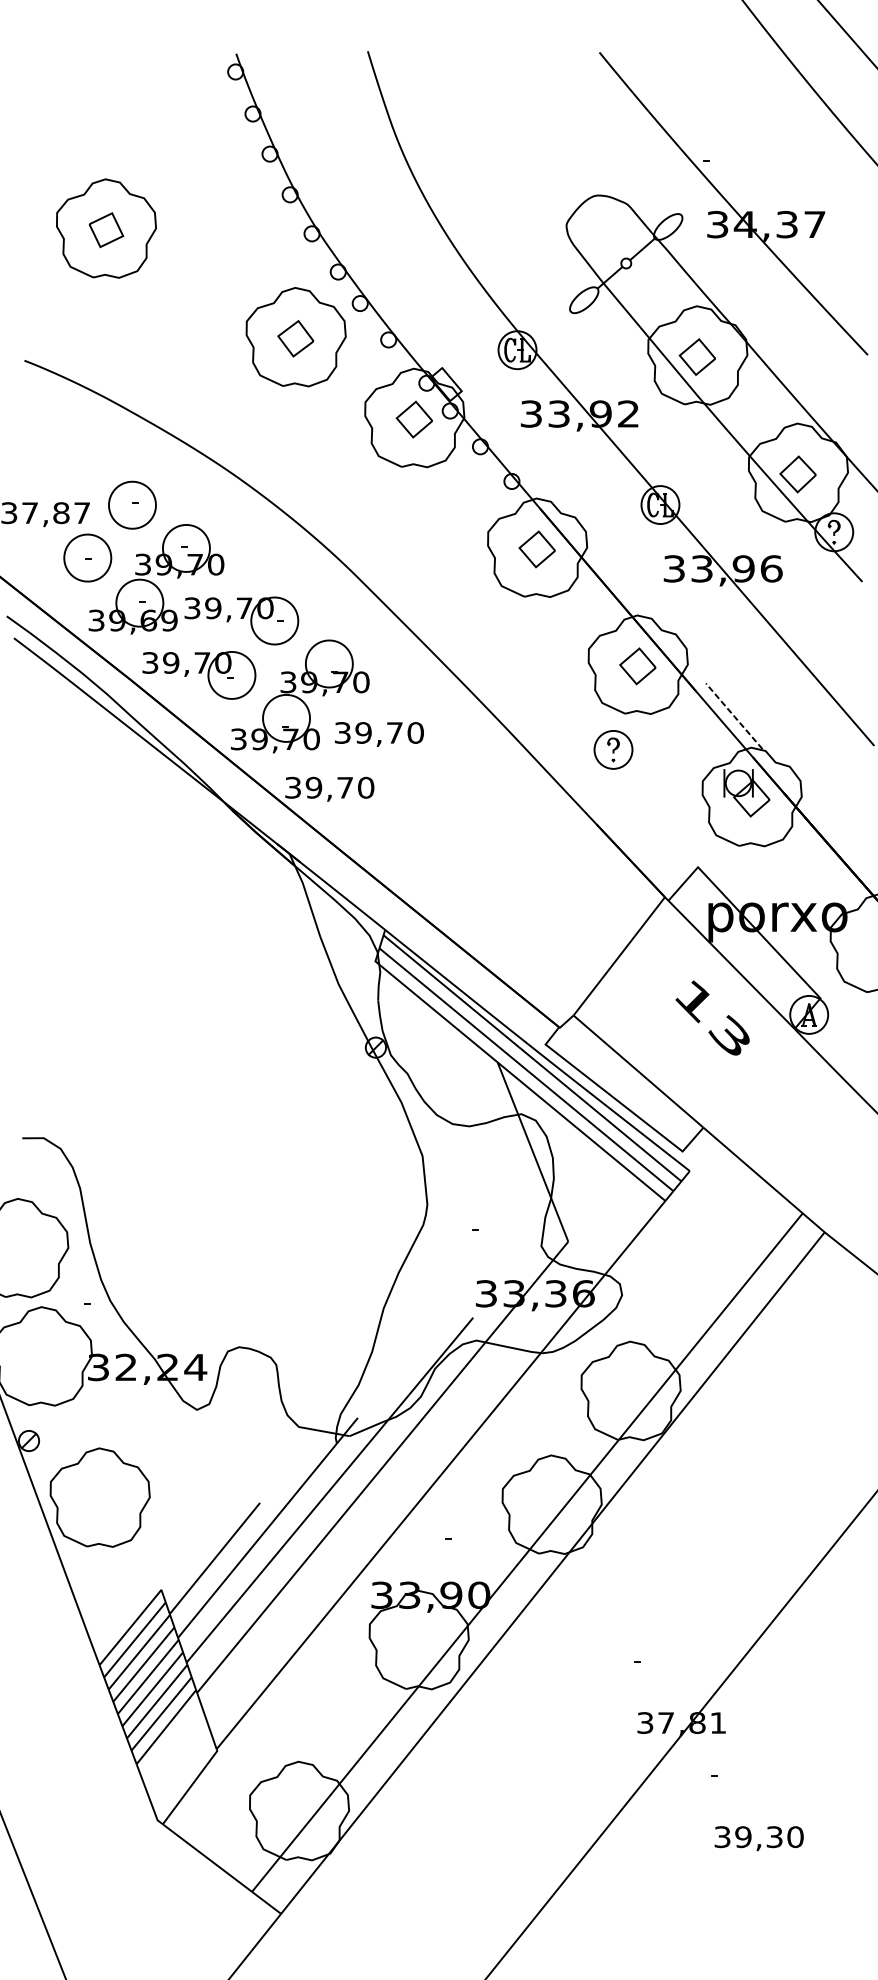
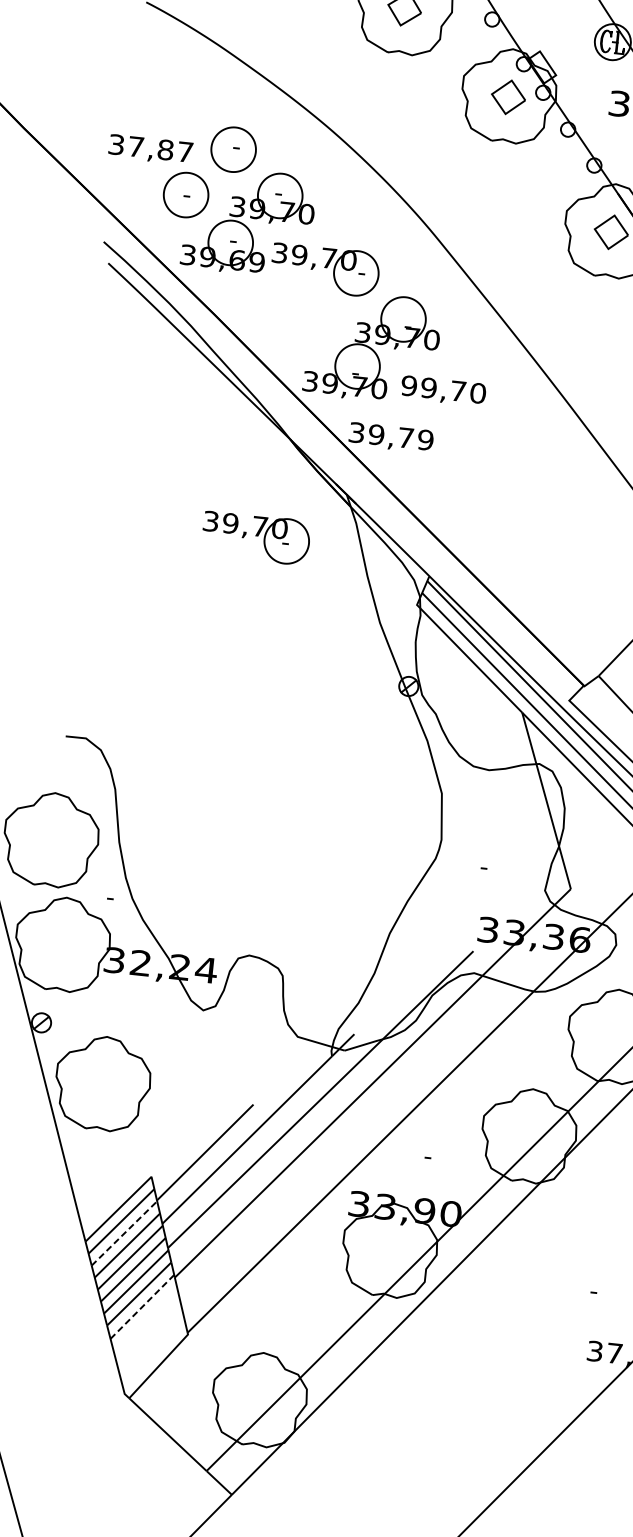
part: (199, 675) -> (256, 538), moved
text: (342, 732) -> (409, 385), 39,70 -> 99,70
text: (365, 787) -> (425, 439), 39,70 -> 39,79
line: (139, 1651) -> (124, 1232), solid -> dashed
line: (166, 1727) -> (142, 1307), solid -> dashed

